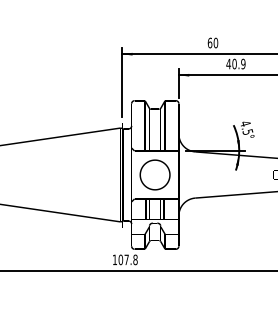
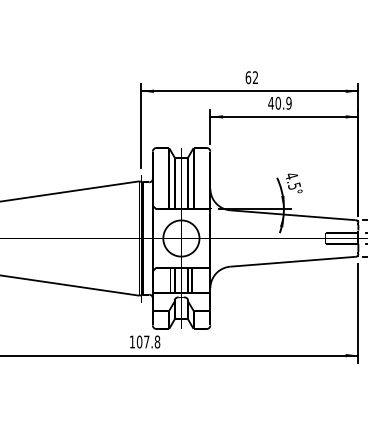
text: (215, 42) -> (255, 77), 60 -> 62

